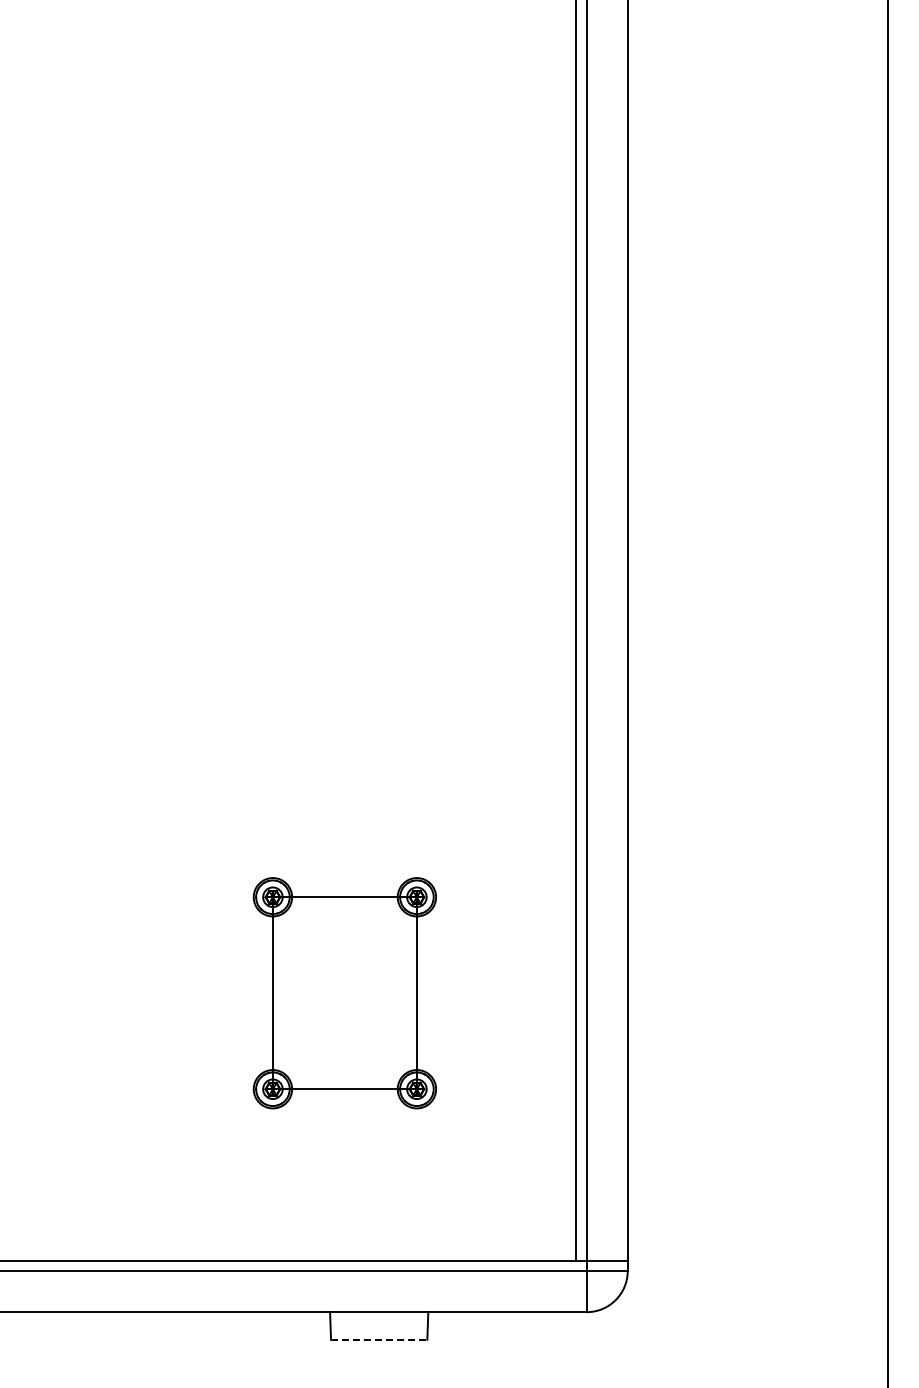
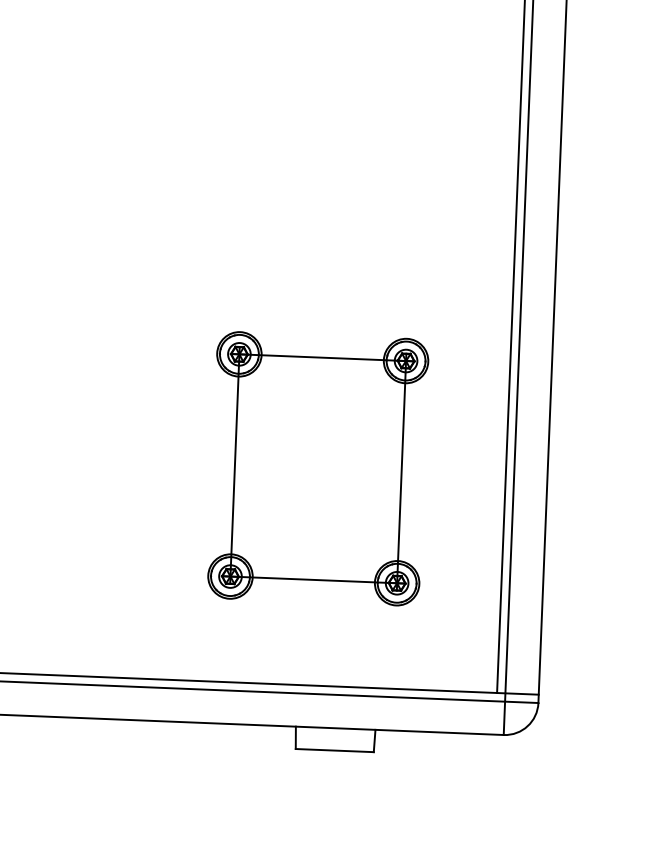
part: (344, 992) -> (317, 468), size x1.43
line: (379, 1339) -> (335, 750), dashed -> solid

